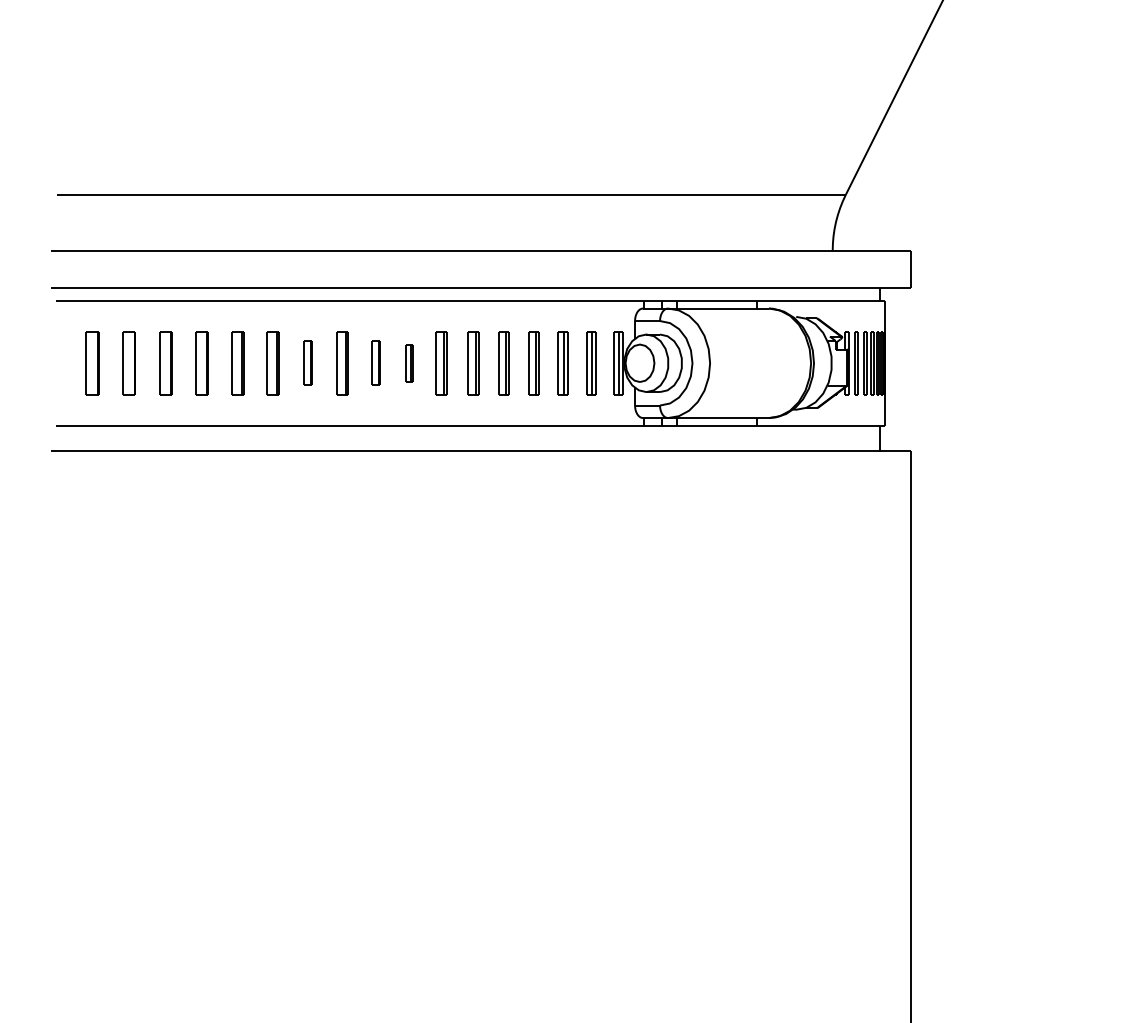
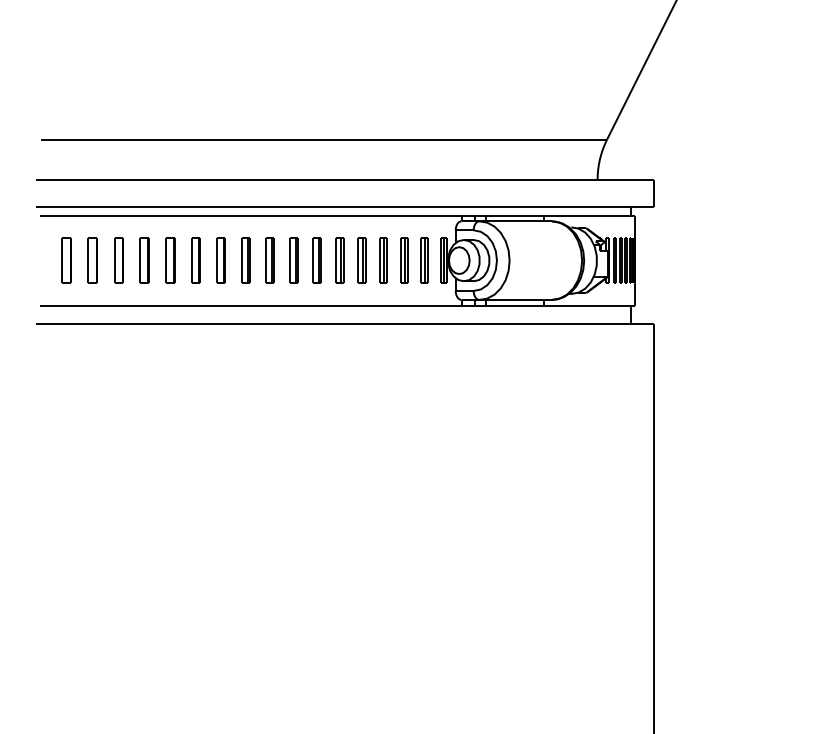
part: (307, 363) -> (220, 260), size x1.43
part: (376, 363) -> (270, 260), size x1.43
part: (409, 363) -> (293, 260), size x1.67

